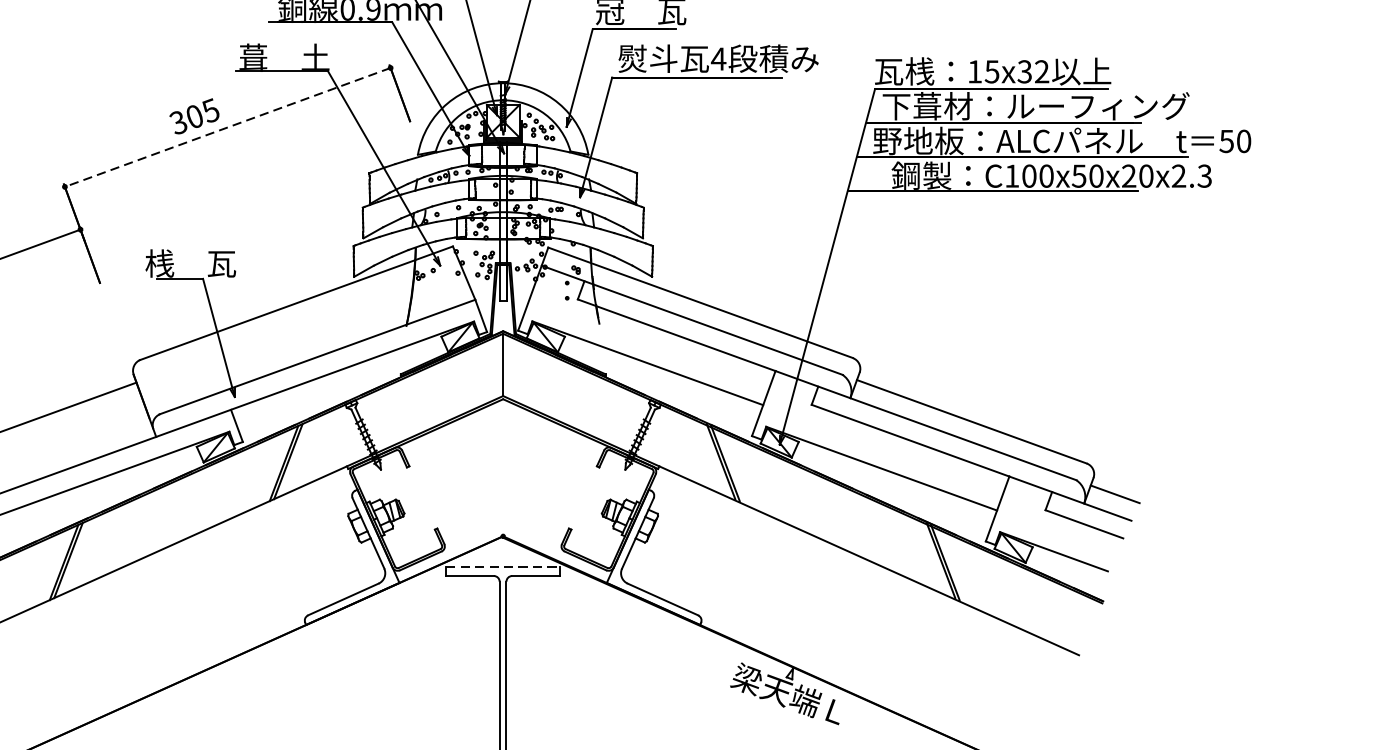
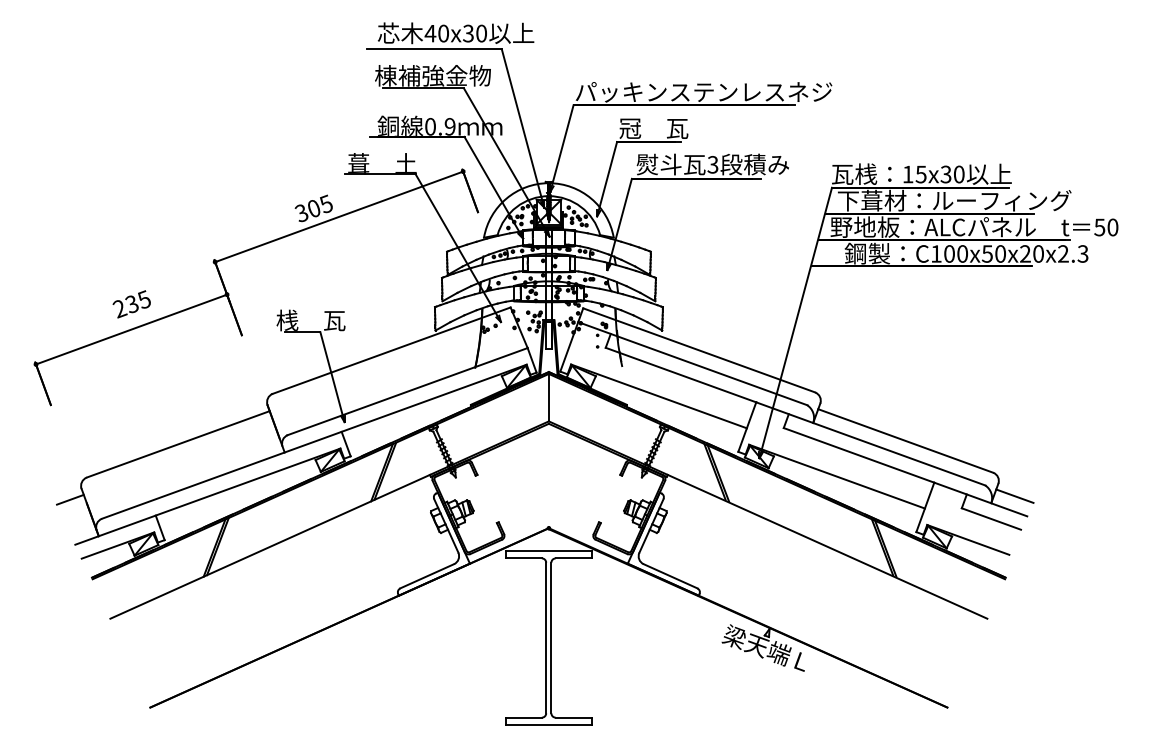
text: (718, 58) -> (712, 164), 4 -> 3
text: (1041, 71) -> (958, 174), 15x32 -> 15x30
line: (228, 126) -> (339, 216), dashed -> solid
line: (503, 566) -> (549, 551), dashed -> solid

